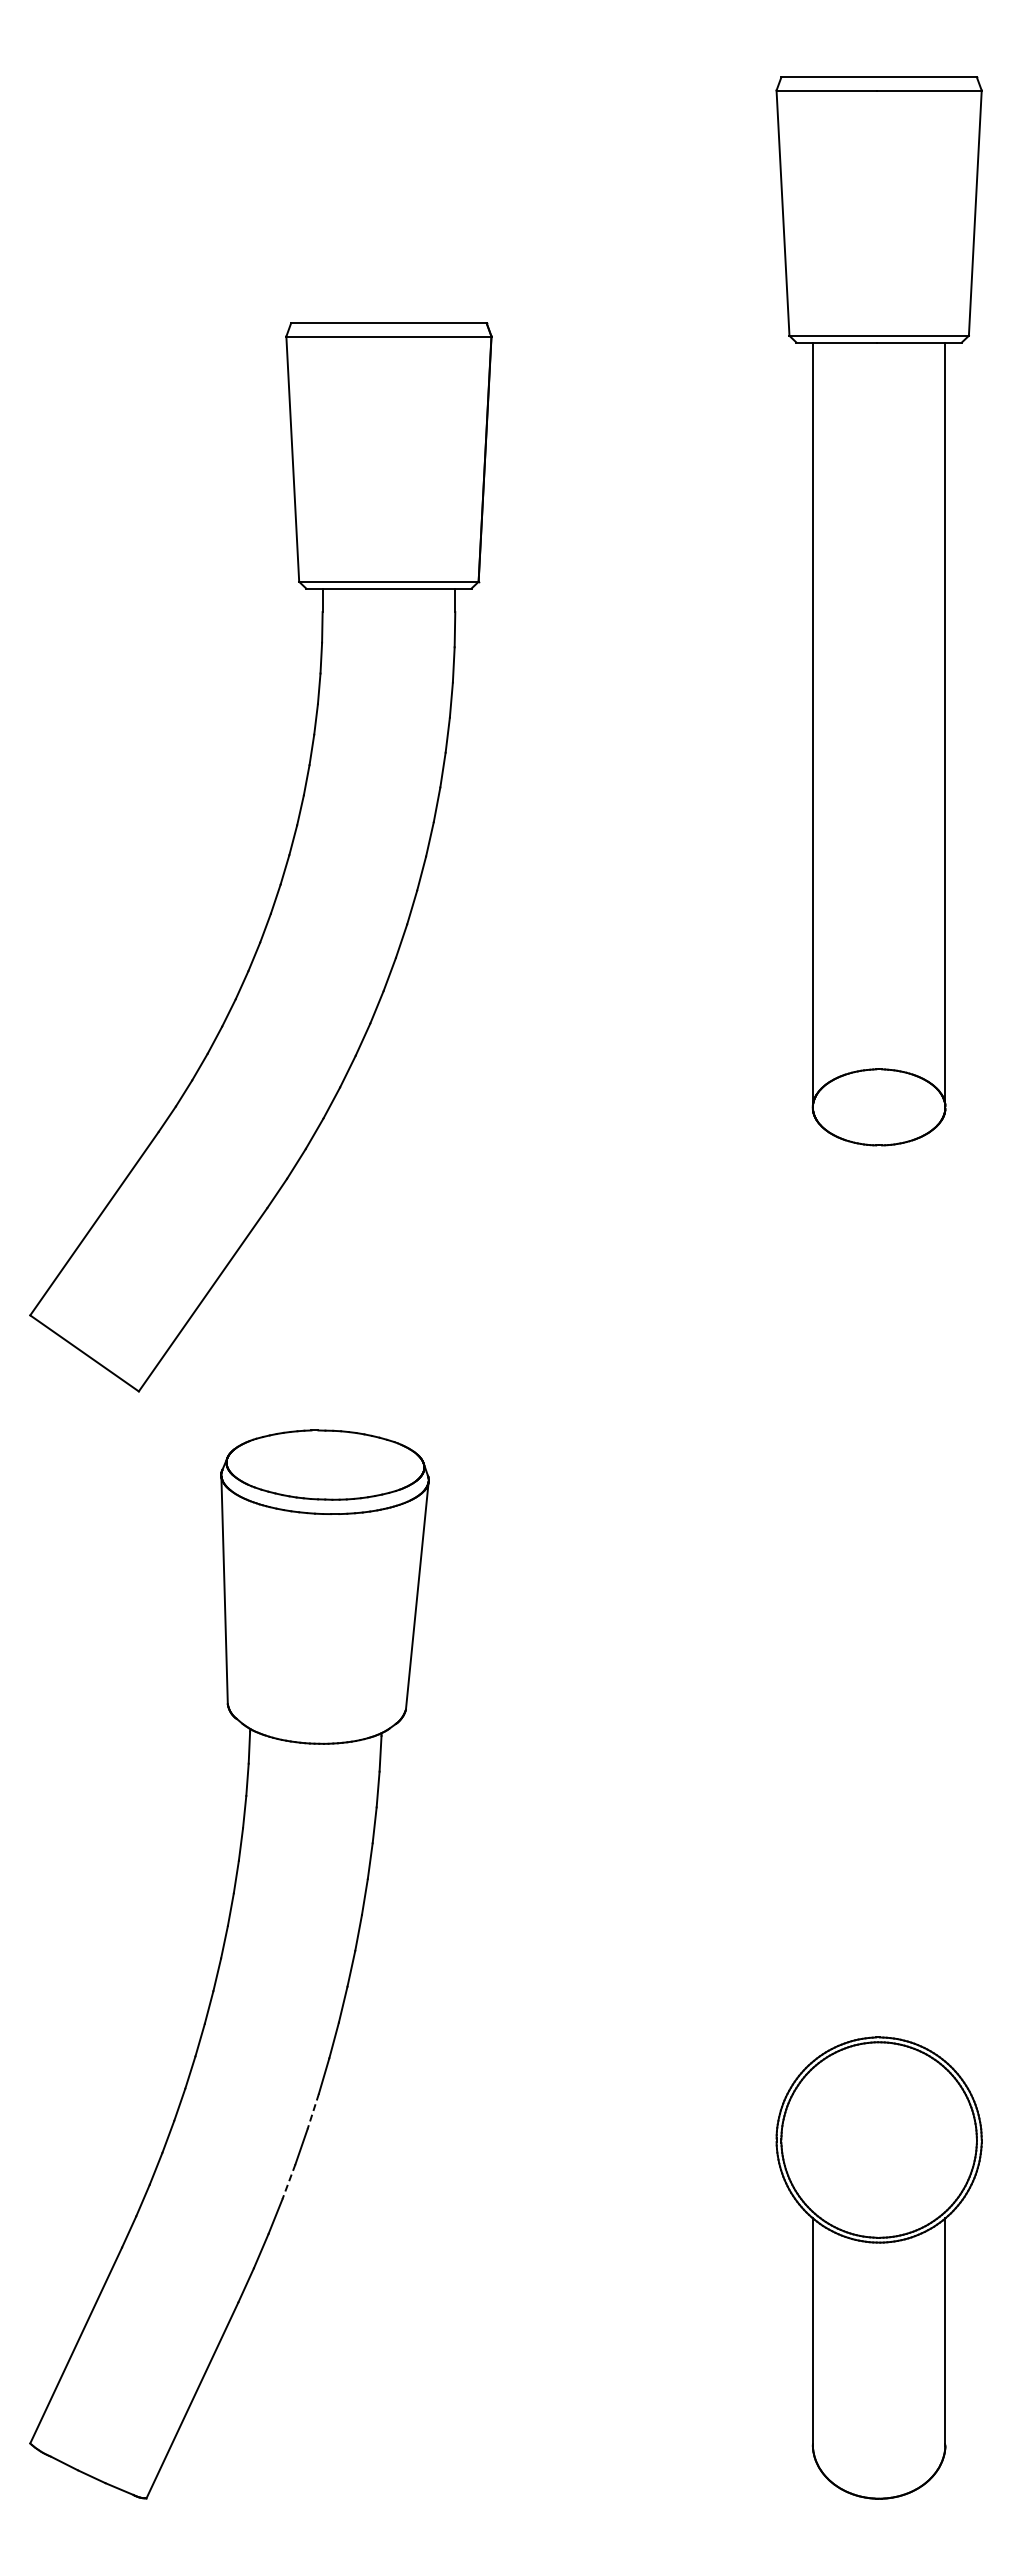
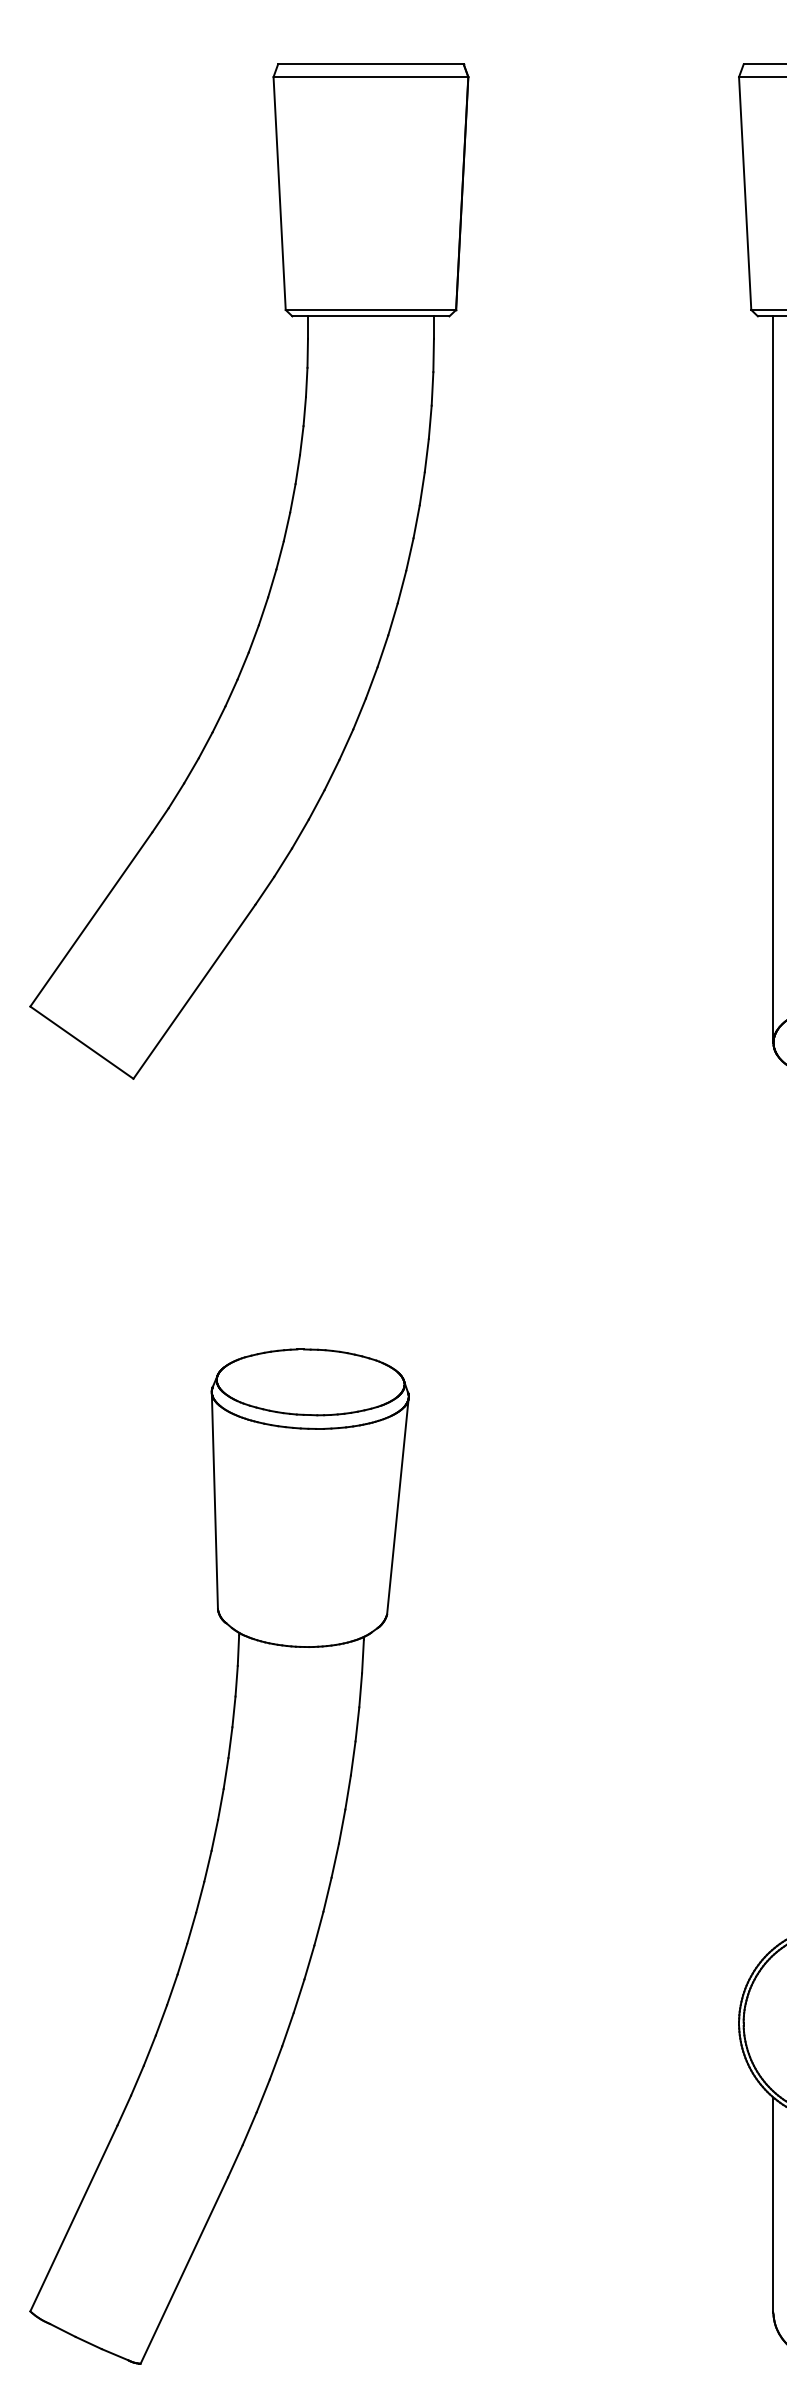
part: (285, 864) -> (272, 578), moved
line: (313, 2111) -> (299, 1996), dashed -> solid
line: (288, 2181) -> (275, 2062), dashed -> solid

